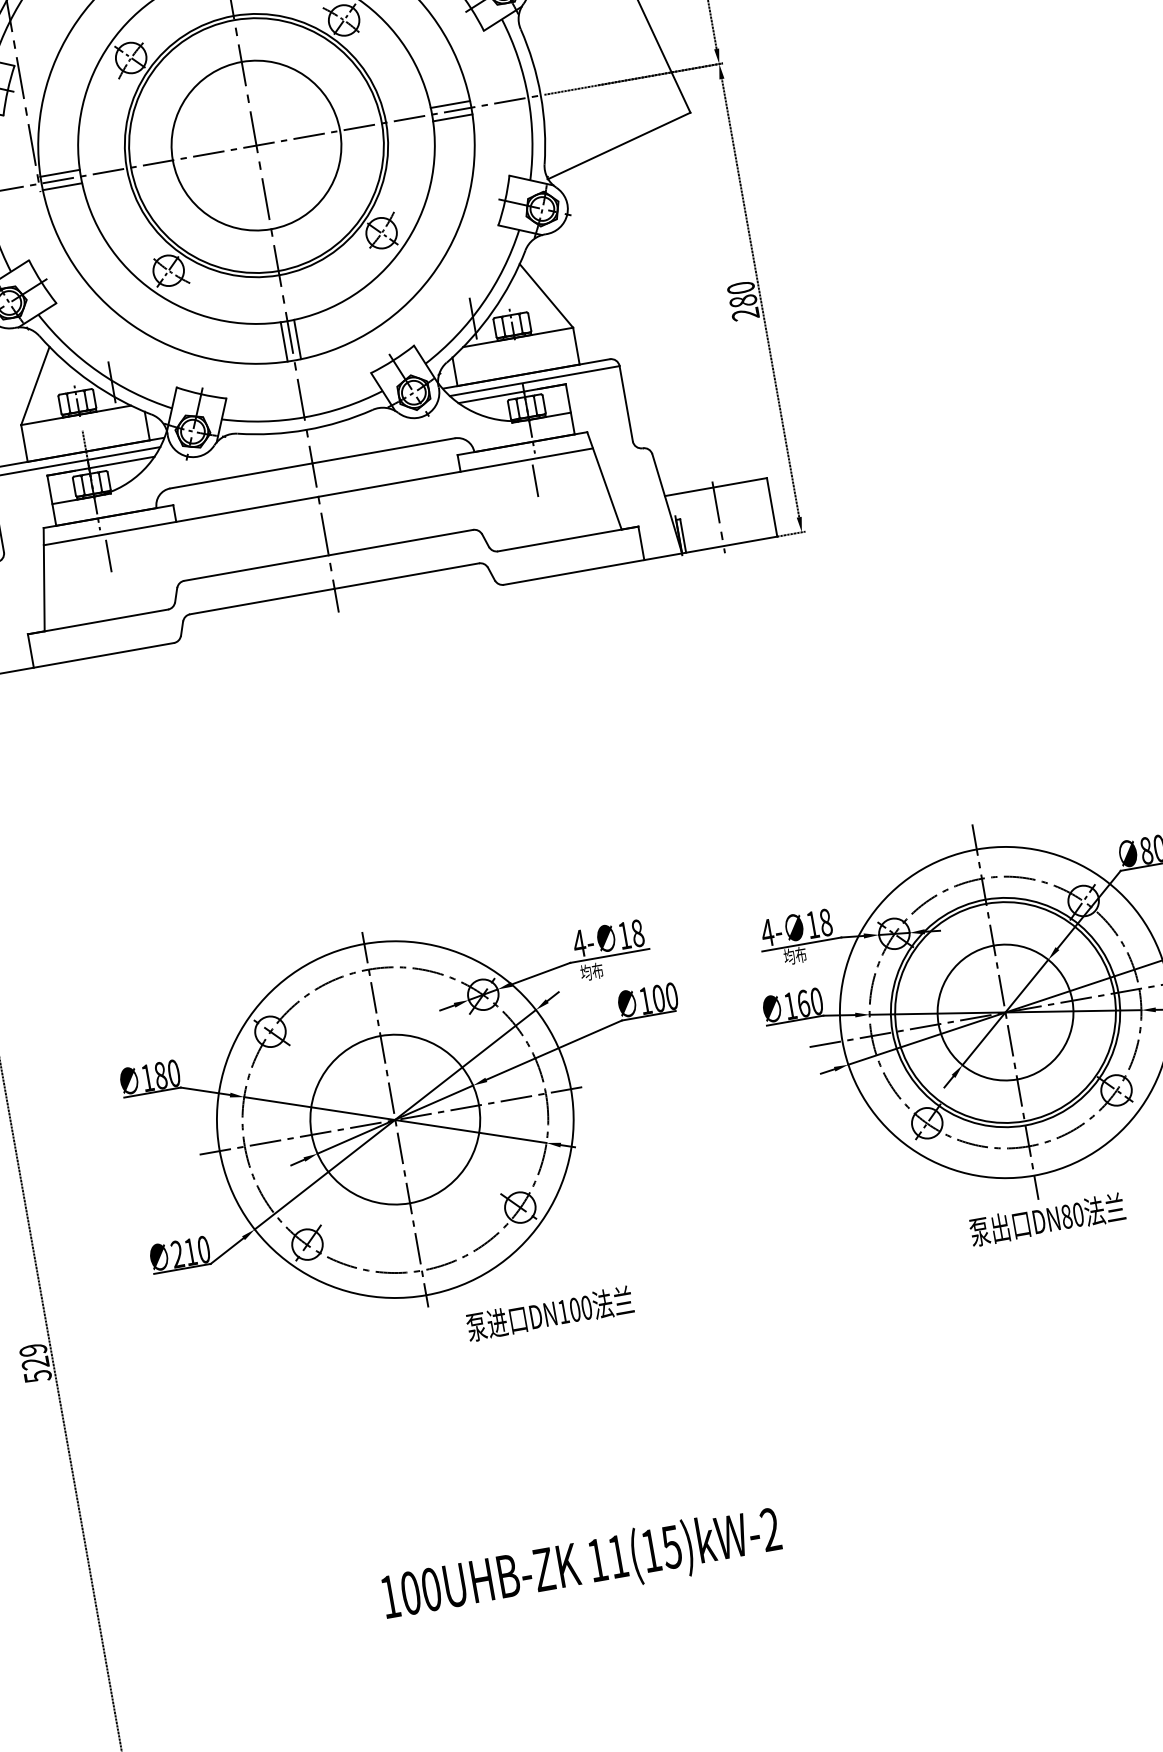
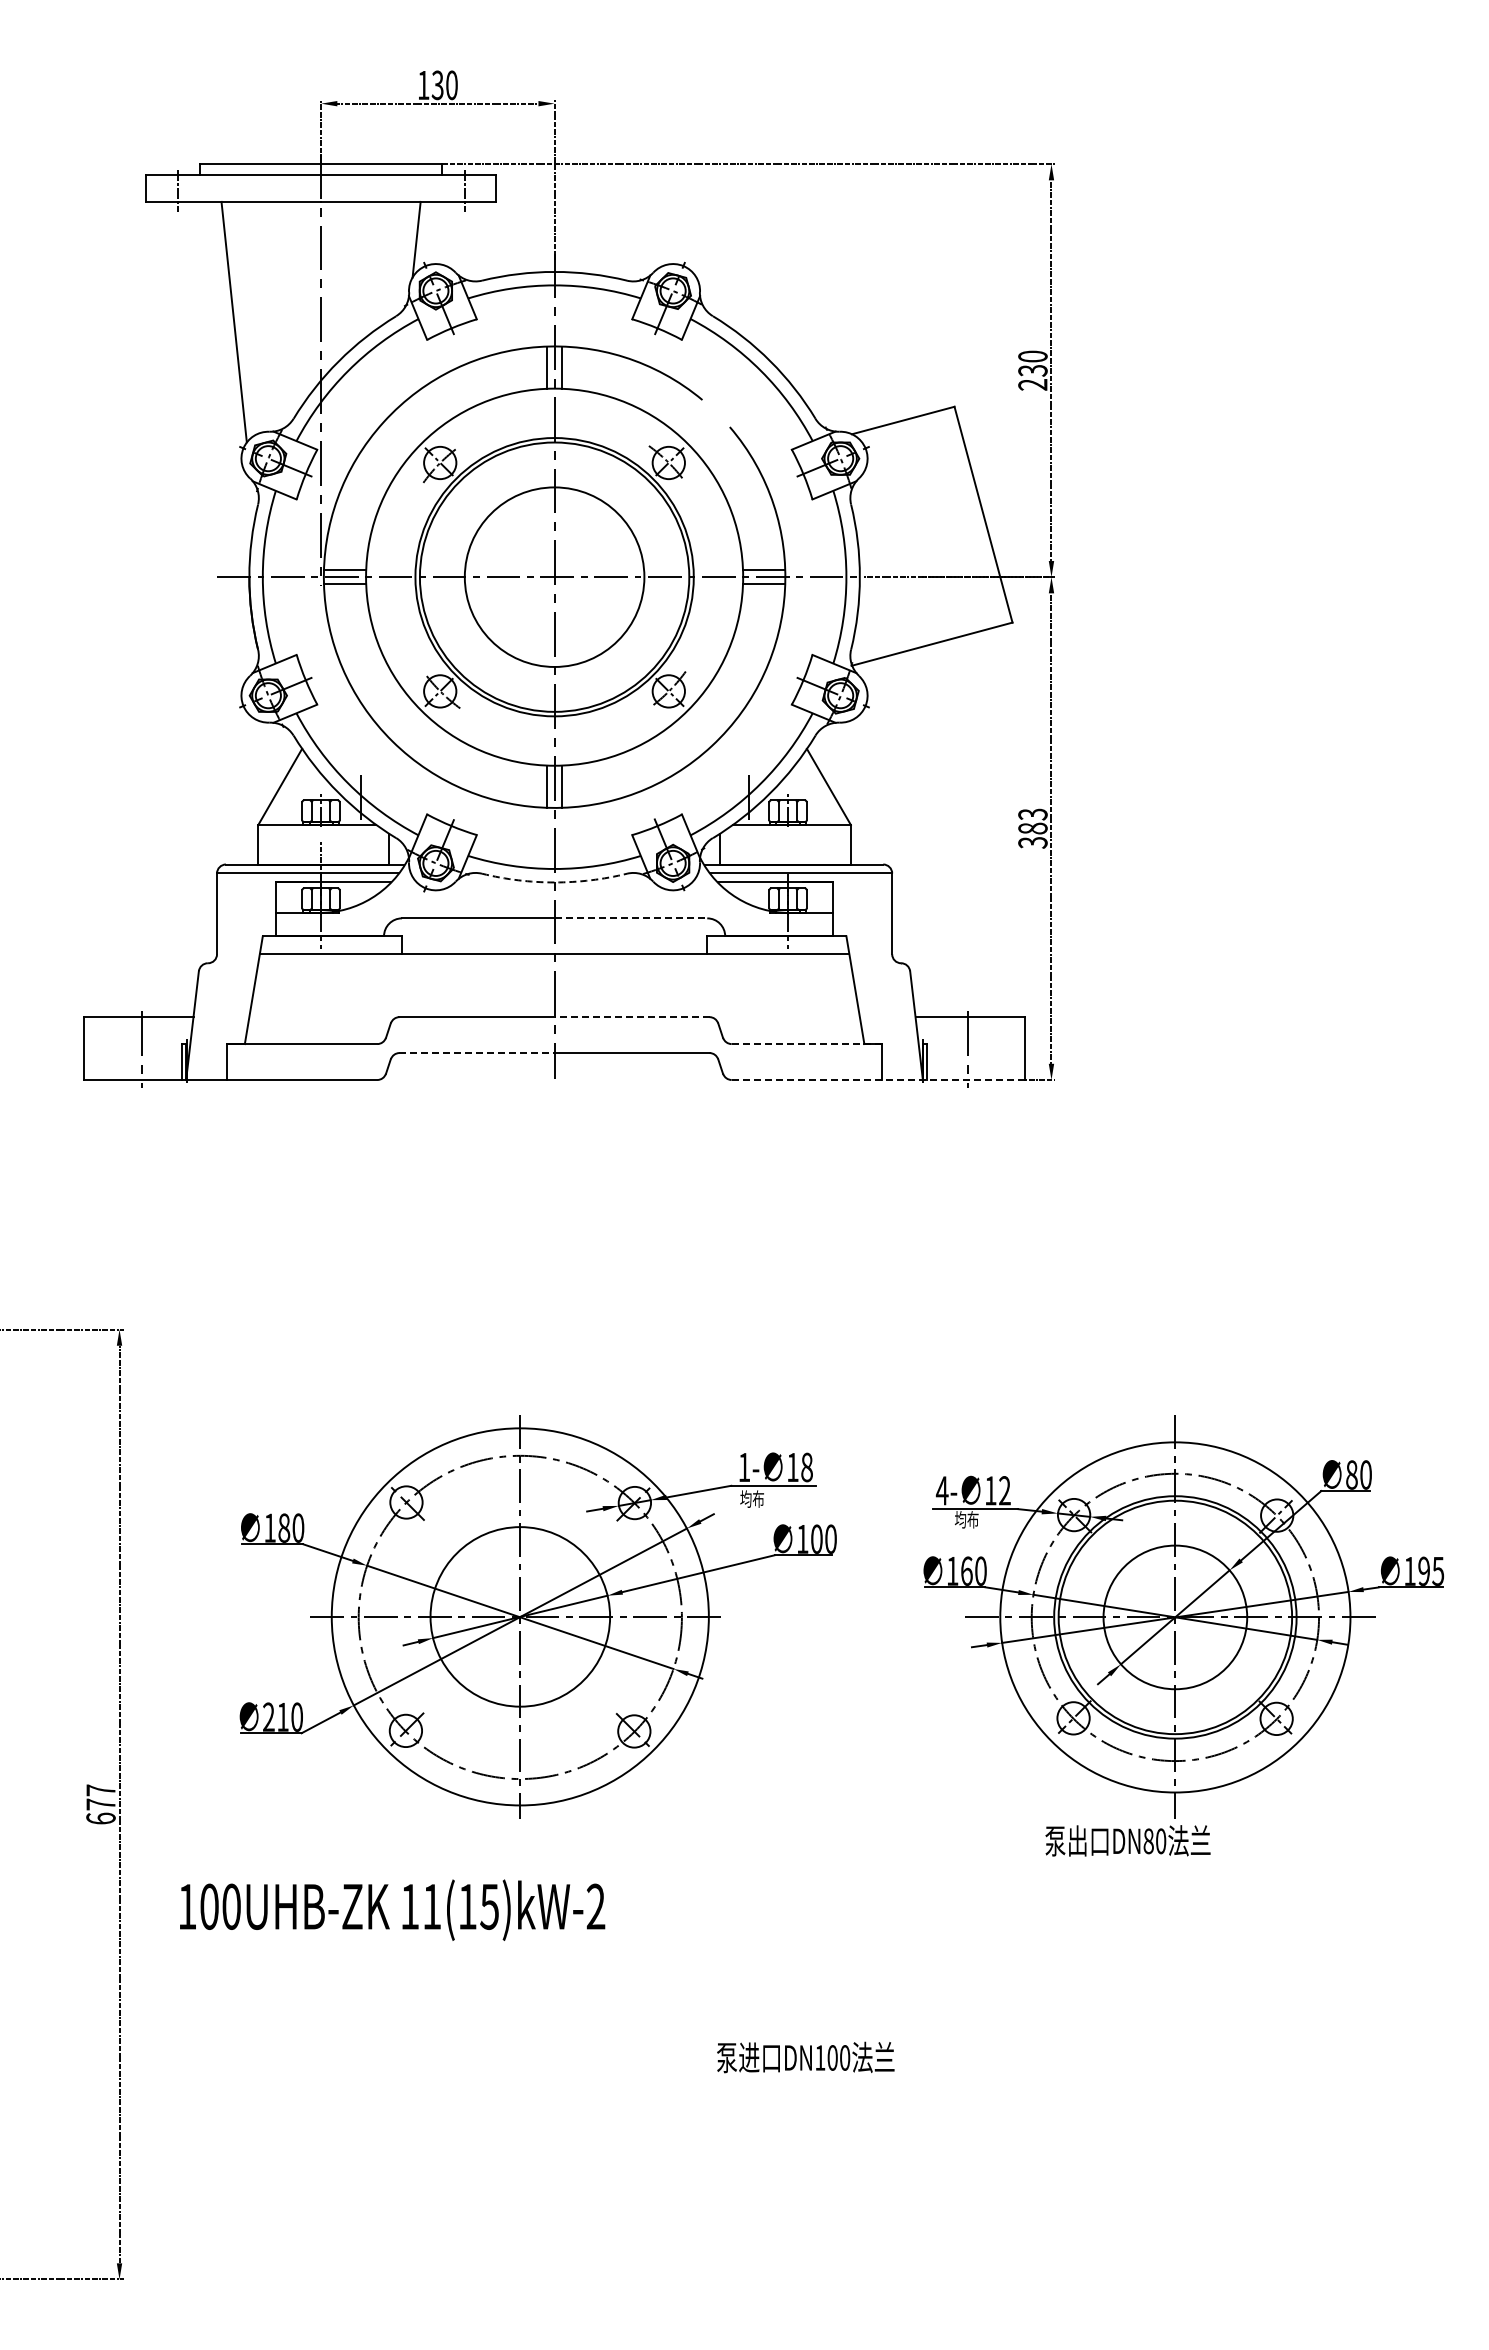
text: (742, 301) -> (1032, 828), 280 -> 383
arc: (306, 429) -> (554, 882), solid -> dashed
line: (384, 450) -> (631, 918), solid -> dashed
line: (535, 480) -> (783, 977), removed
line: (567, 539) -> (806, 1044), solid -> dashed
line: (400, 543) -> (631, 1017), solid -> dashed
line: (108, 556) -> (325, 977), removed
line: (640, 560) -> (878, 1079), solid -> dashed
line: (262, 601) -> (477, 1053), solid -> dashed
text: (825, 922) -> (1004, 1490), 18 -> 12
text: (579, 943) -> (744, 1467), 4- -> 1-
text: (1046, 1219) -> (1127, 1840), moved
text: (549, 1313) -> (805, 2057), moved
text: (35, 1363) -> (100, 1804), 529 -> 677
text: (581, 1565) -> (392, 1909), moved

